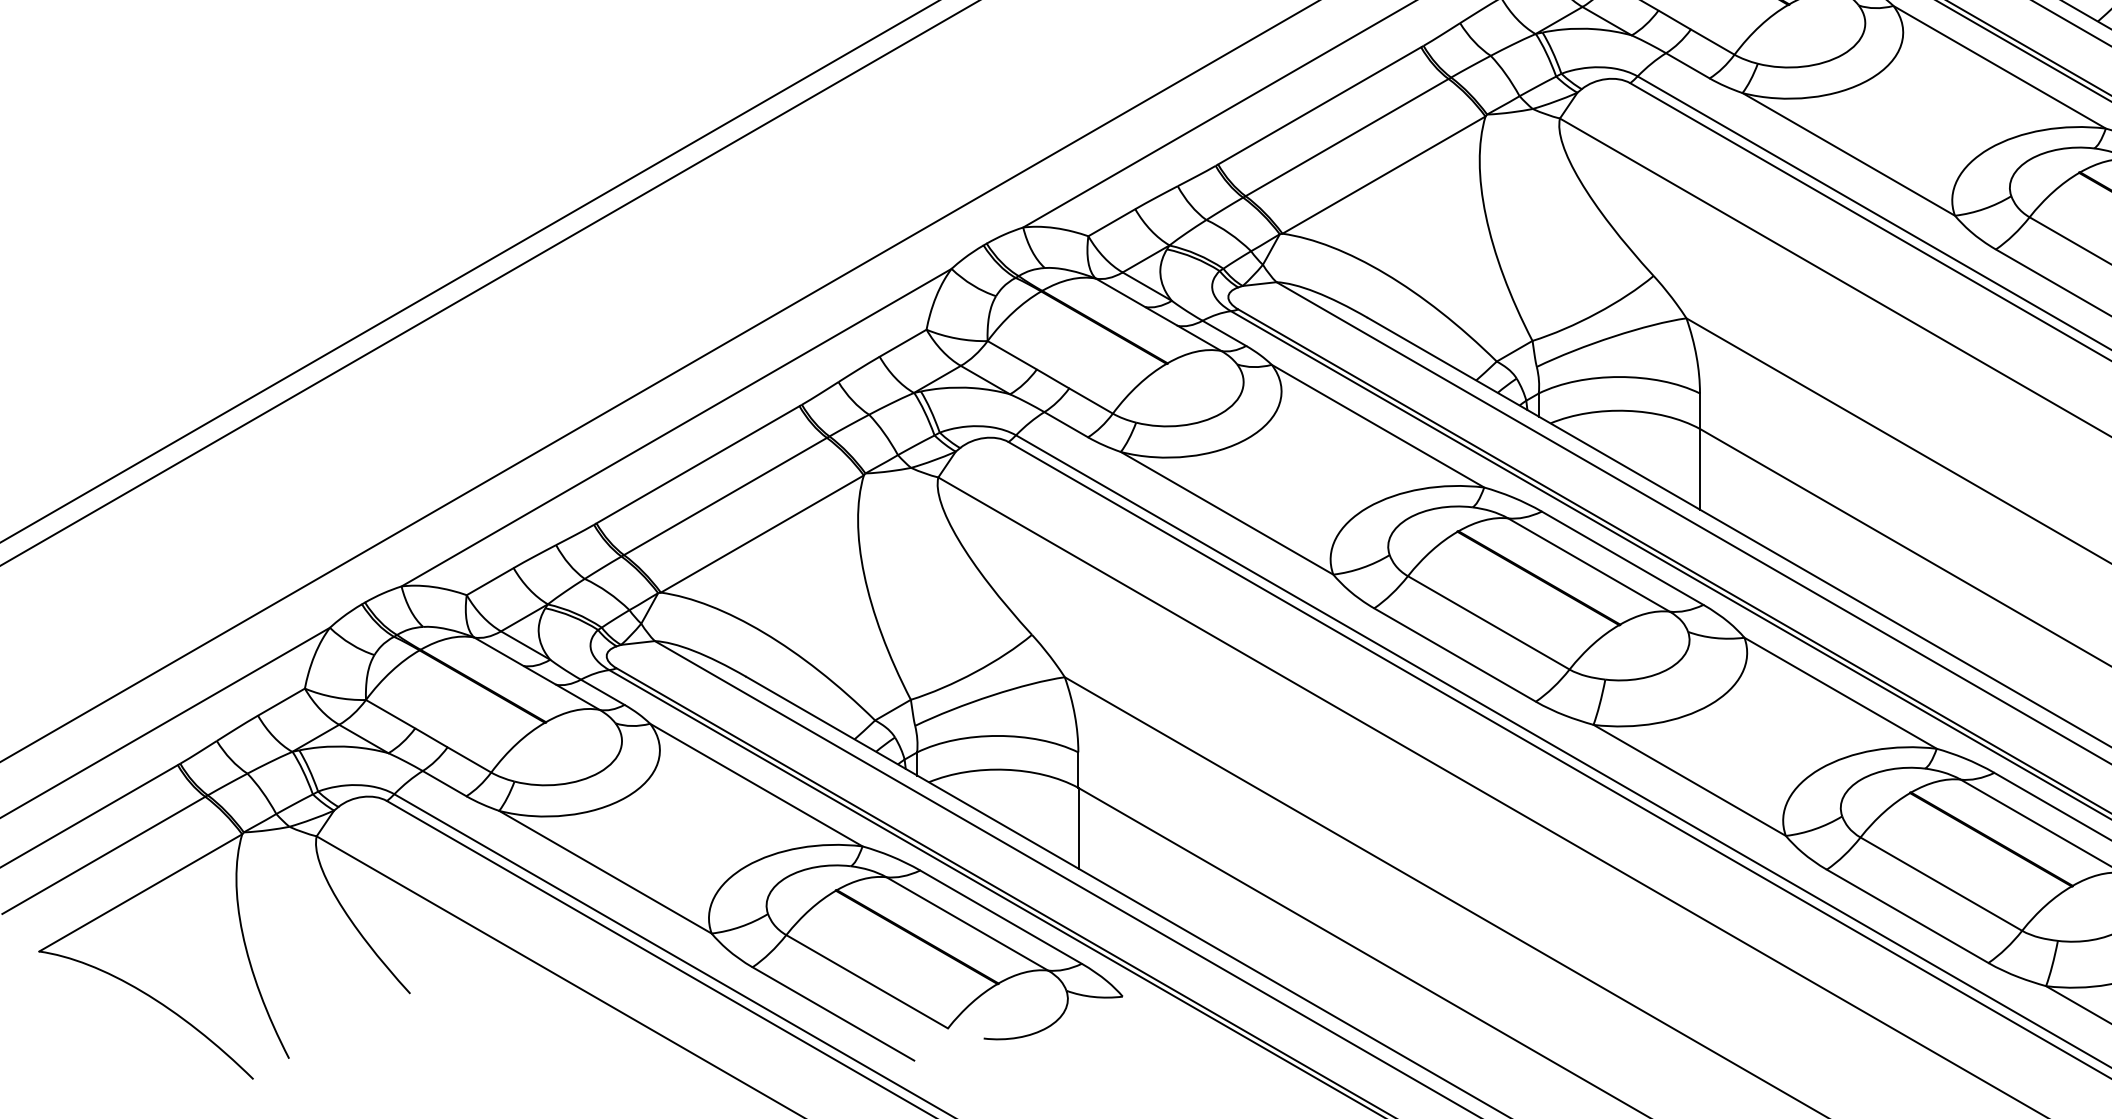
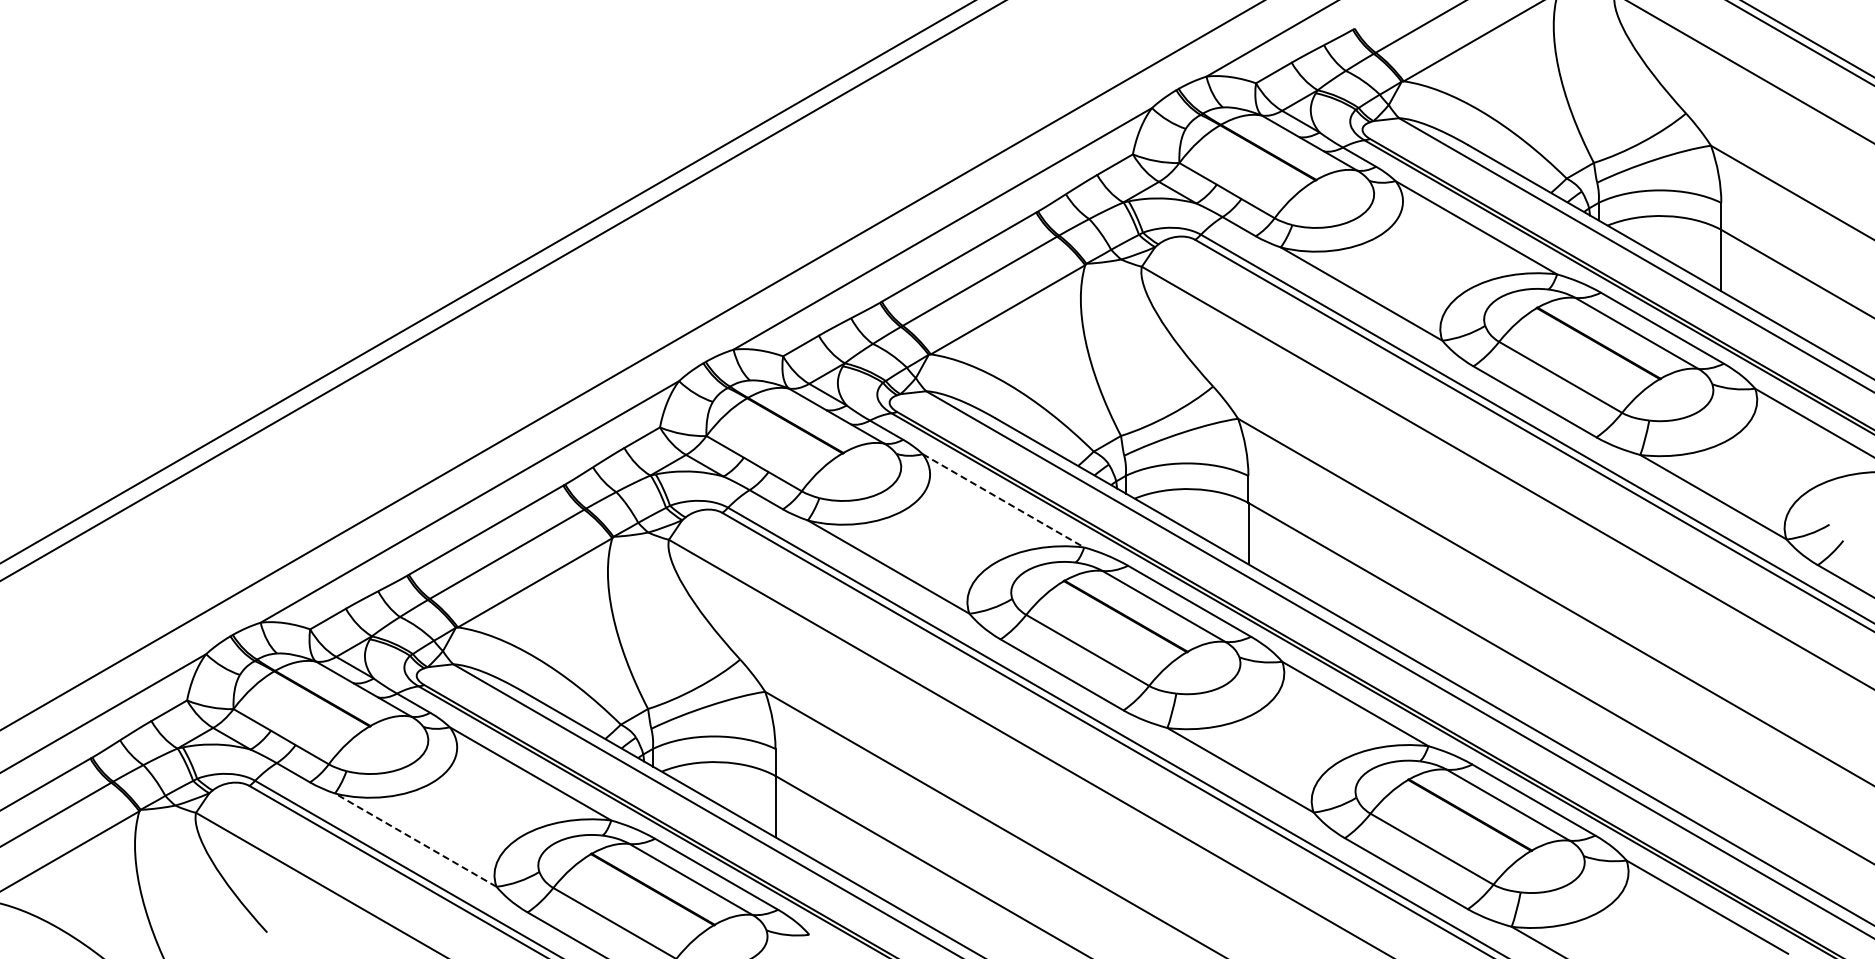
line: (1378, 427) -> (1003, 501), solid -> dashed
line: (605, 871) -> (415, 839), solid -> dashed

